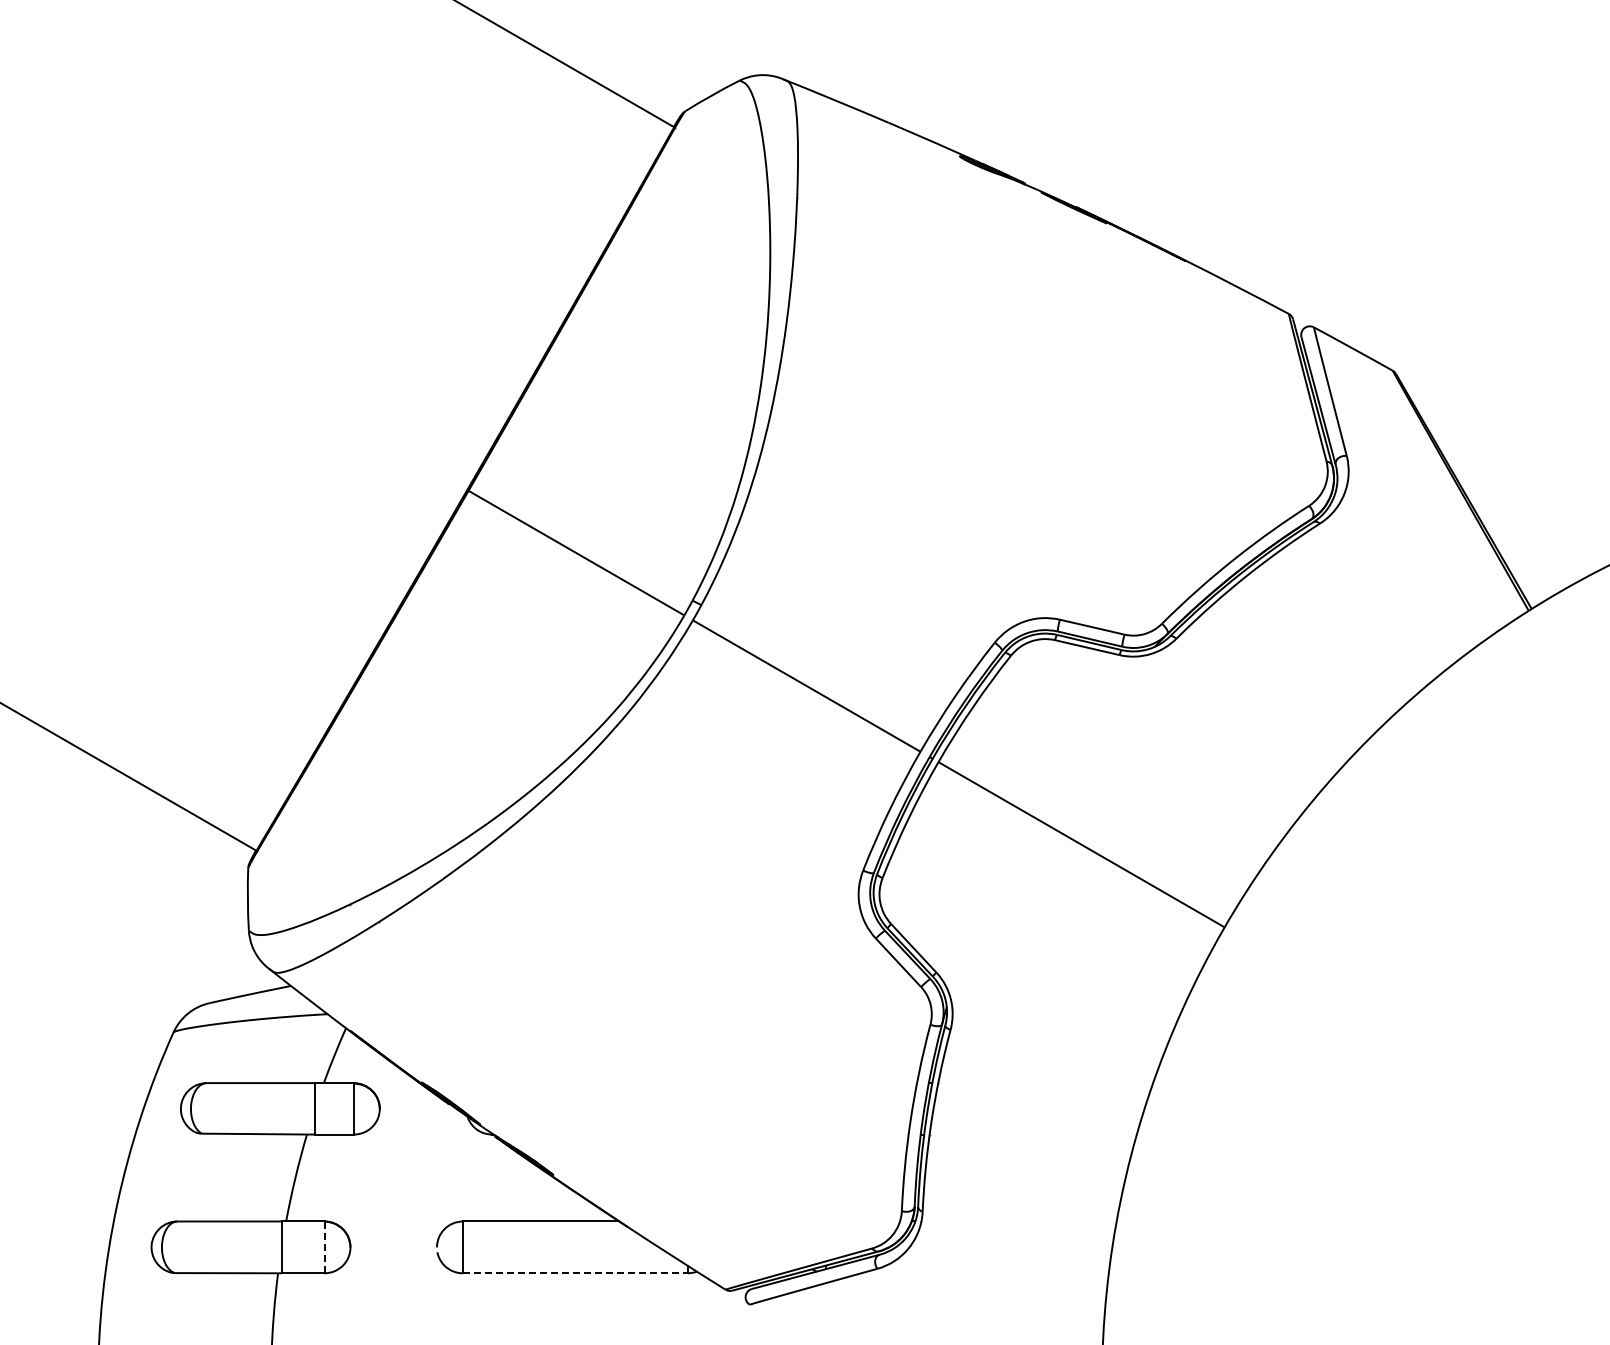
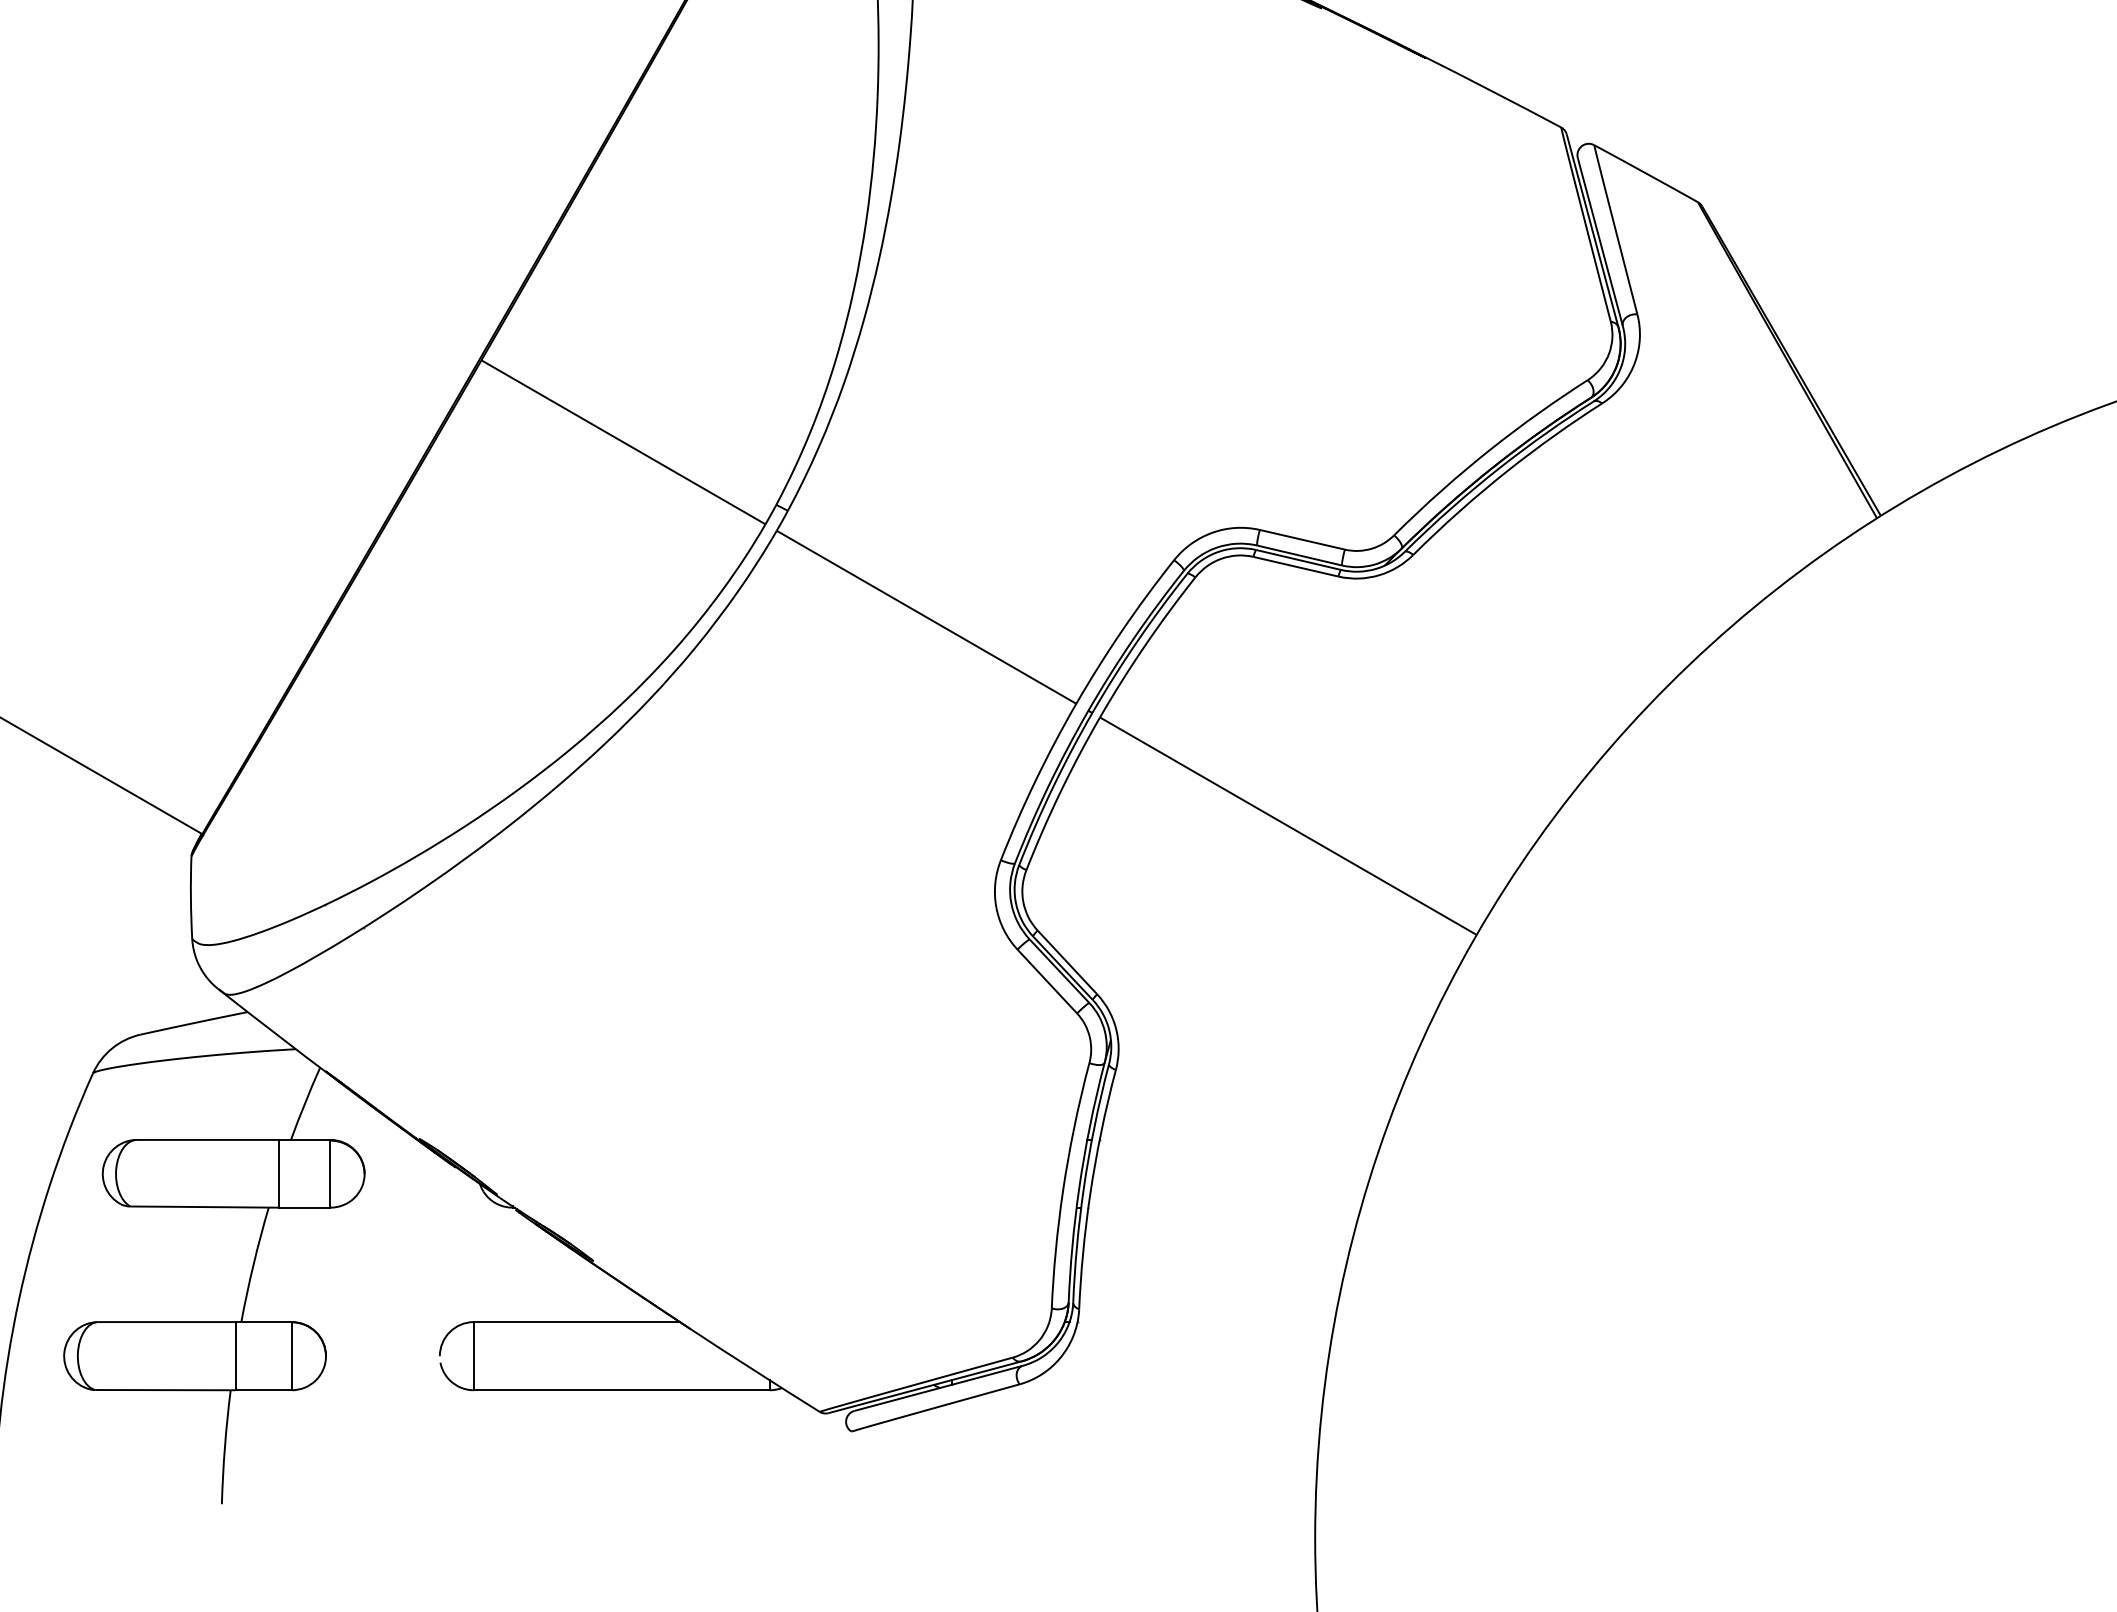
line: (324, 1247) -> (291, 1356), dashed -> solid
line: (575, 1273) -> (622, 1390), dashed -> solid

